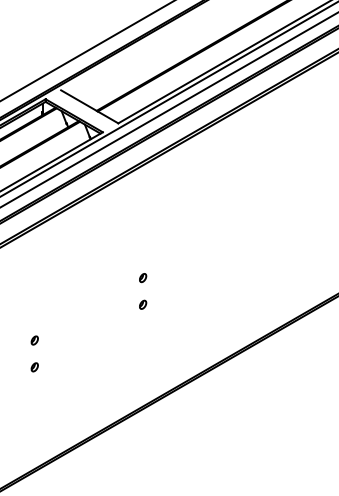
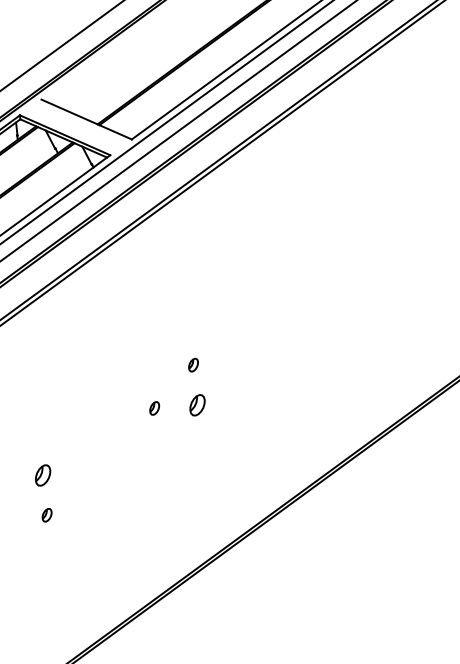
part: (114, 304) -> (155, 409), added
part: (143, 304) -> (198, 404), size x1.6
part: (34, 340) -> (42, 475), size x1.6

